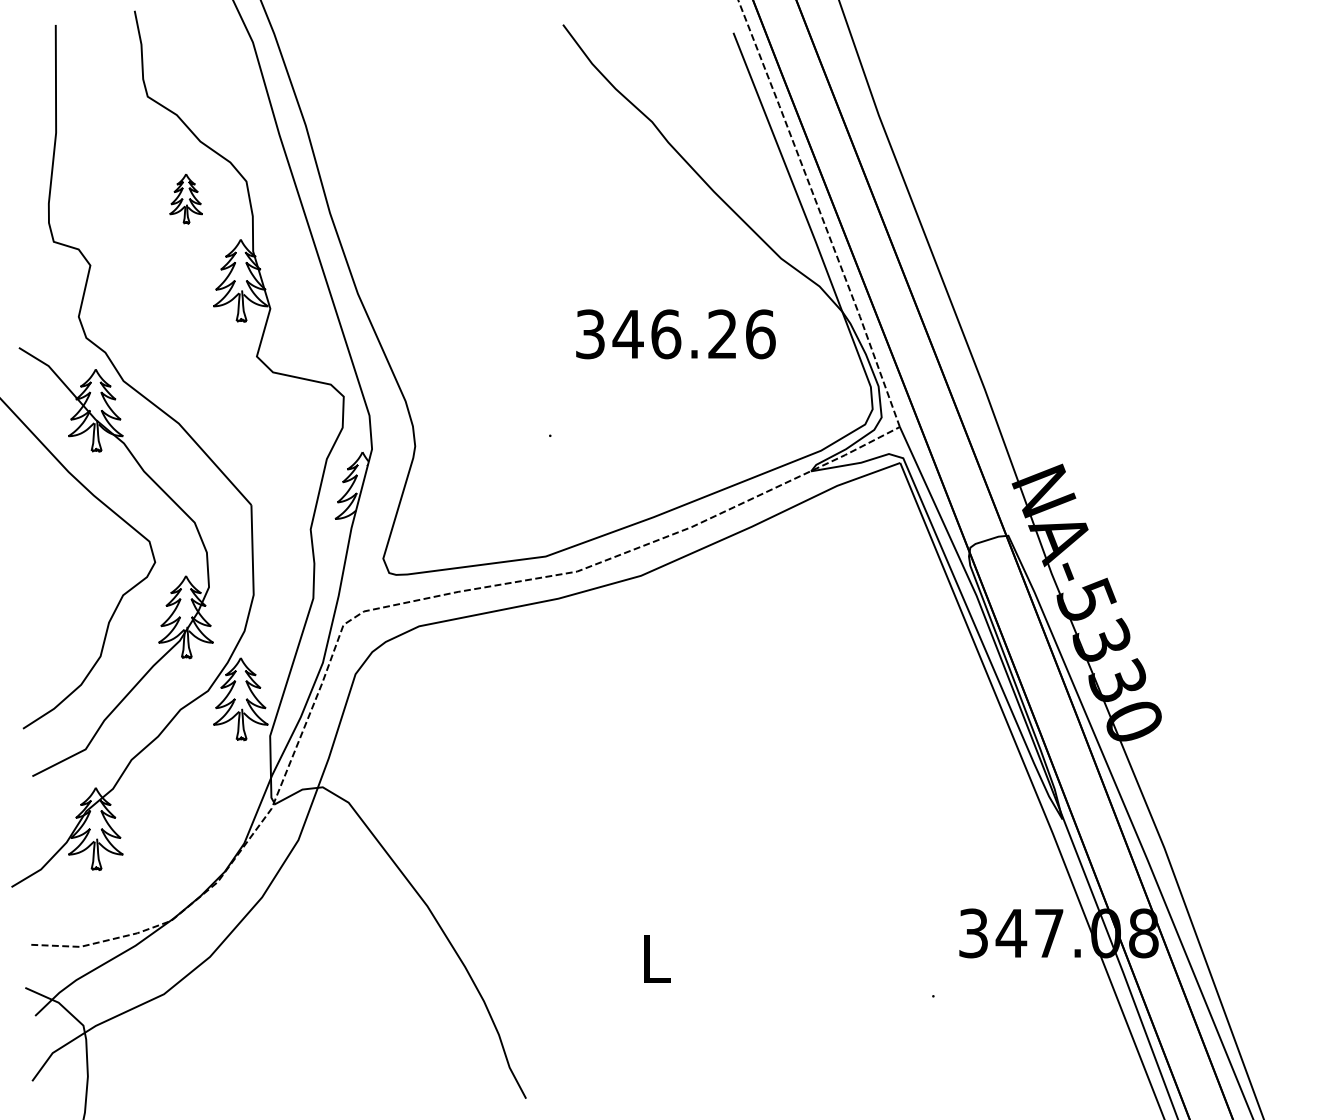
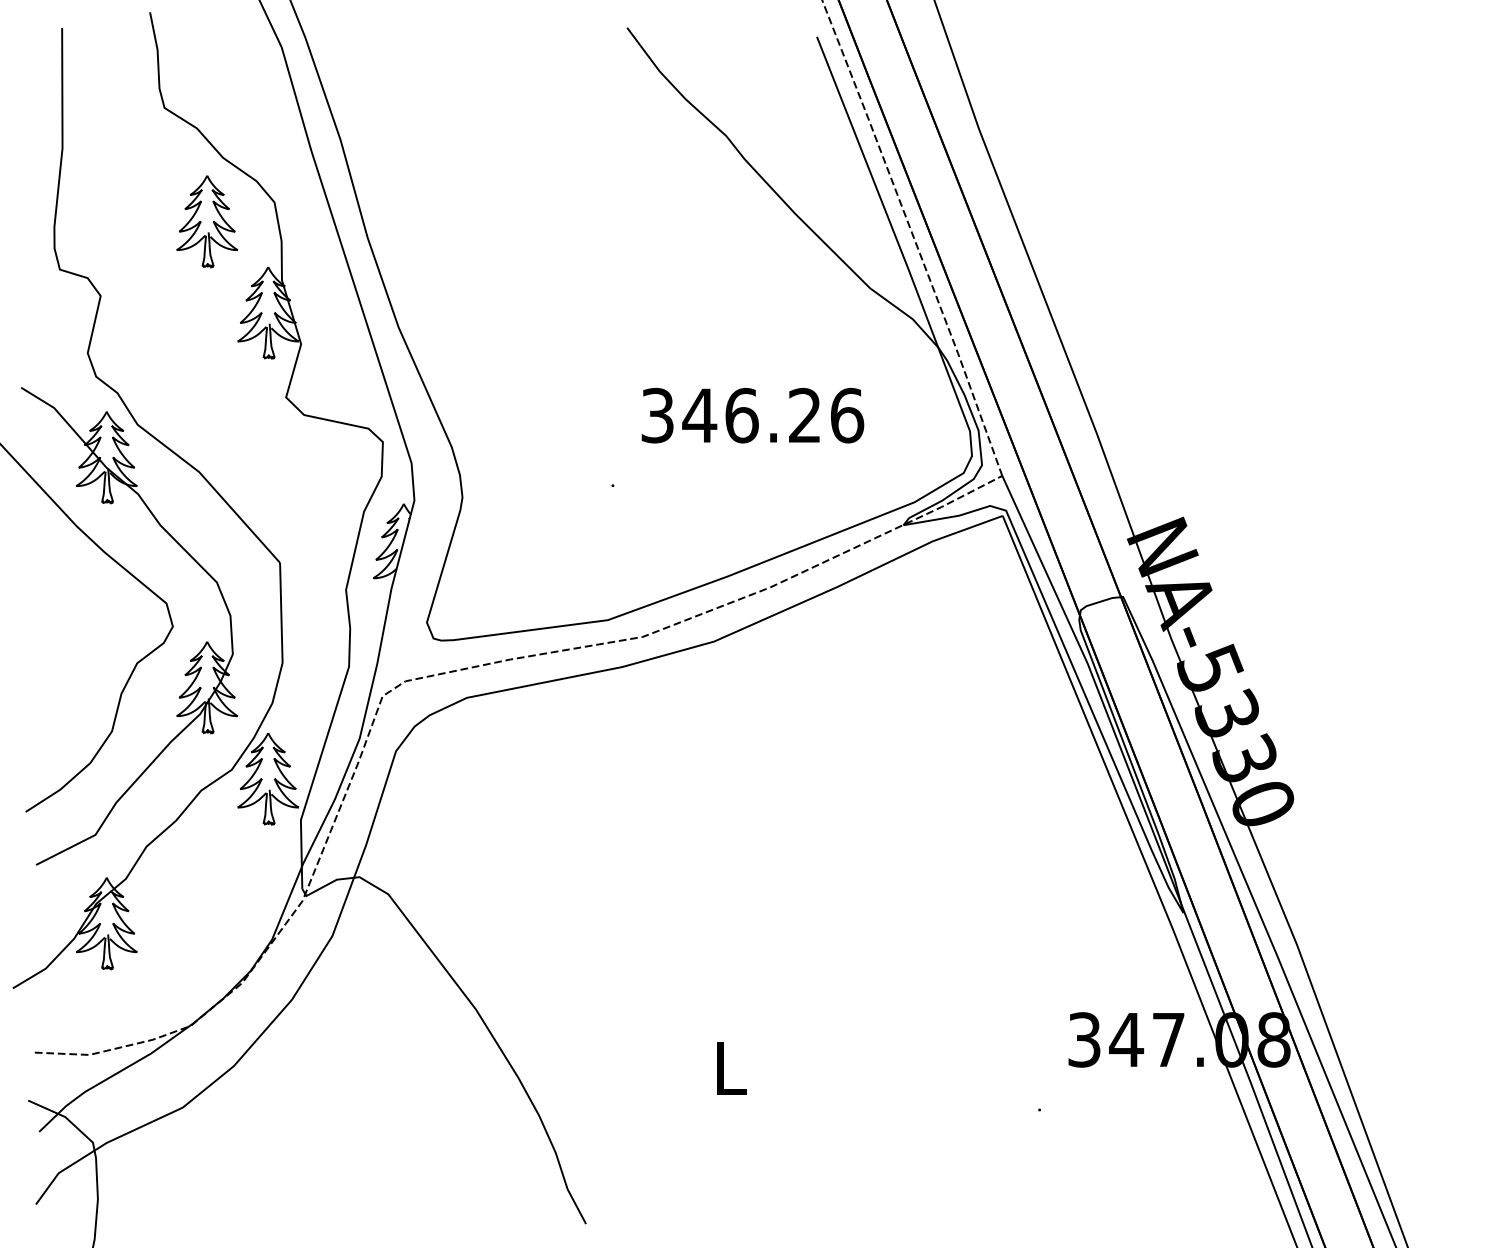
part: (186, 198) -> (207, 221), size x1.67
text: (675, 334) -> (752, 415), moved

